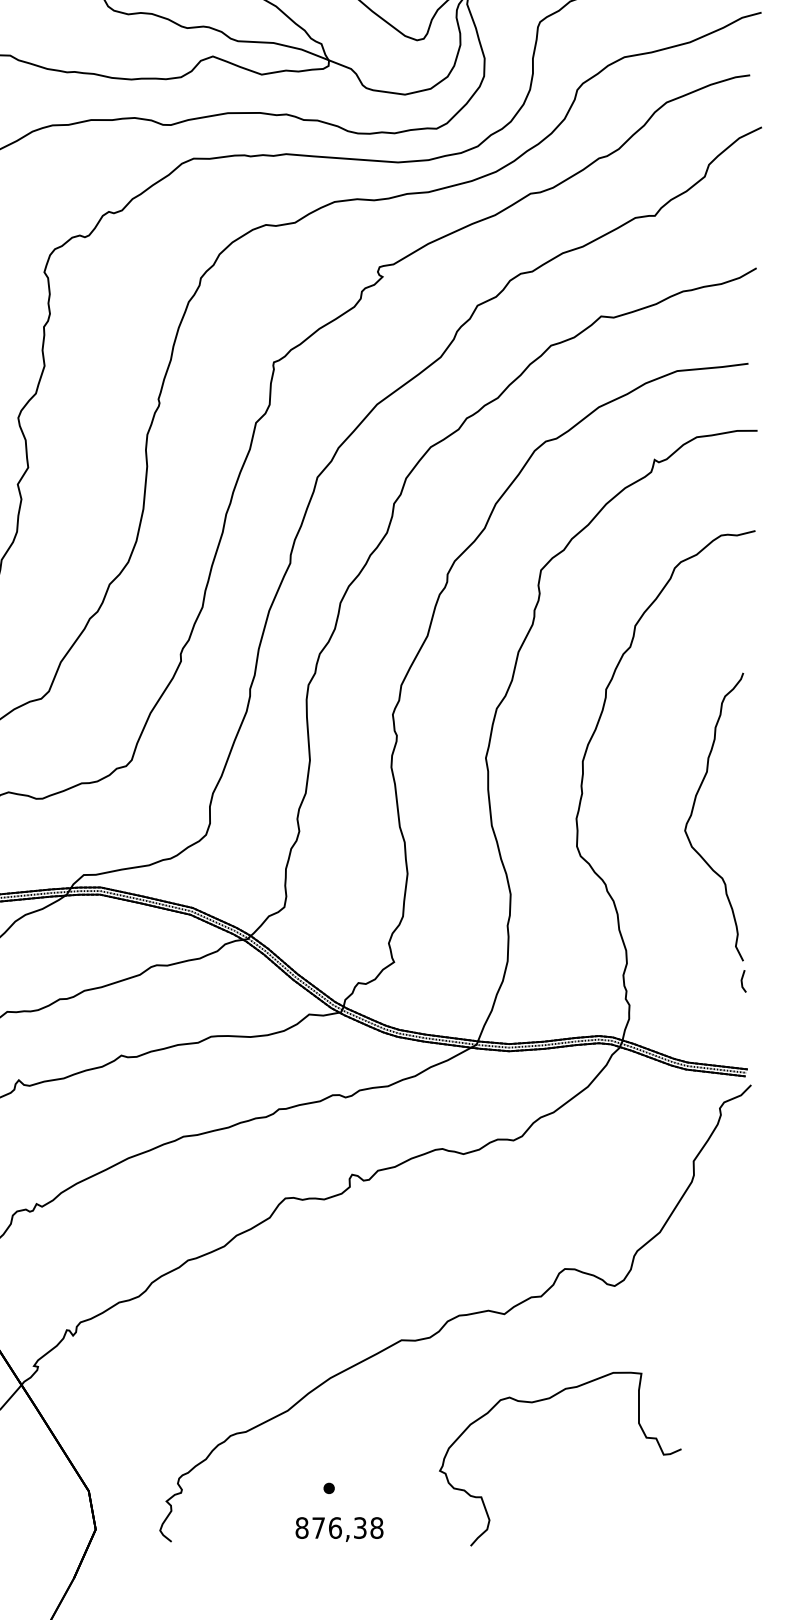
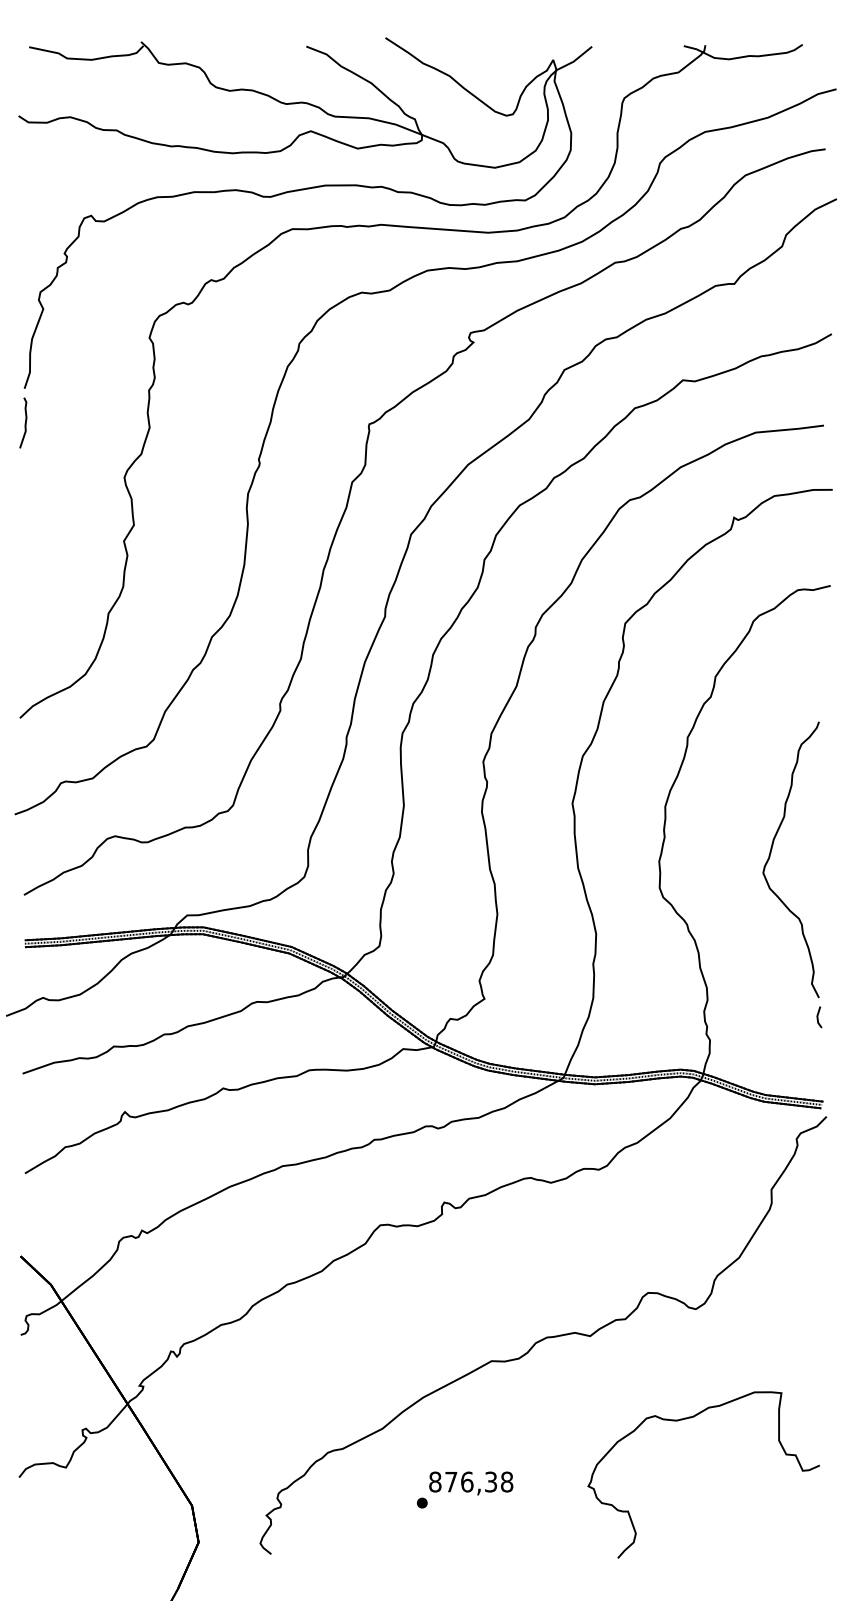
curve: (547, 1400) -> (691, 1418), moved
text: (339, 1529) -> (471, 1483), moved

